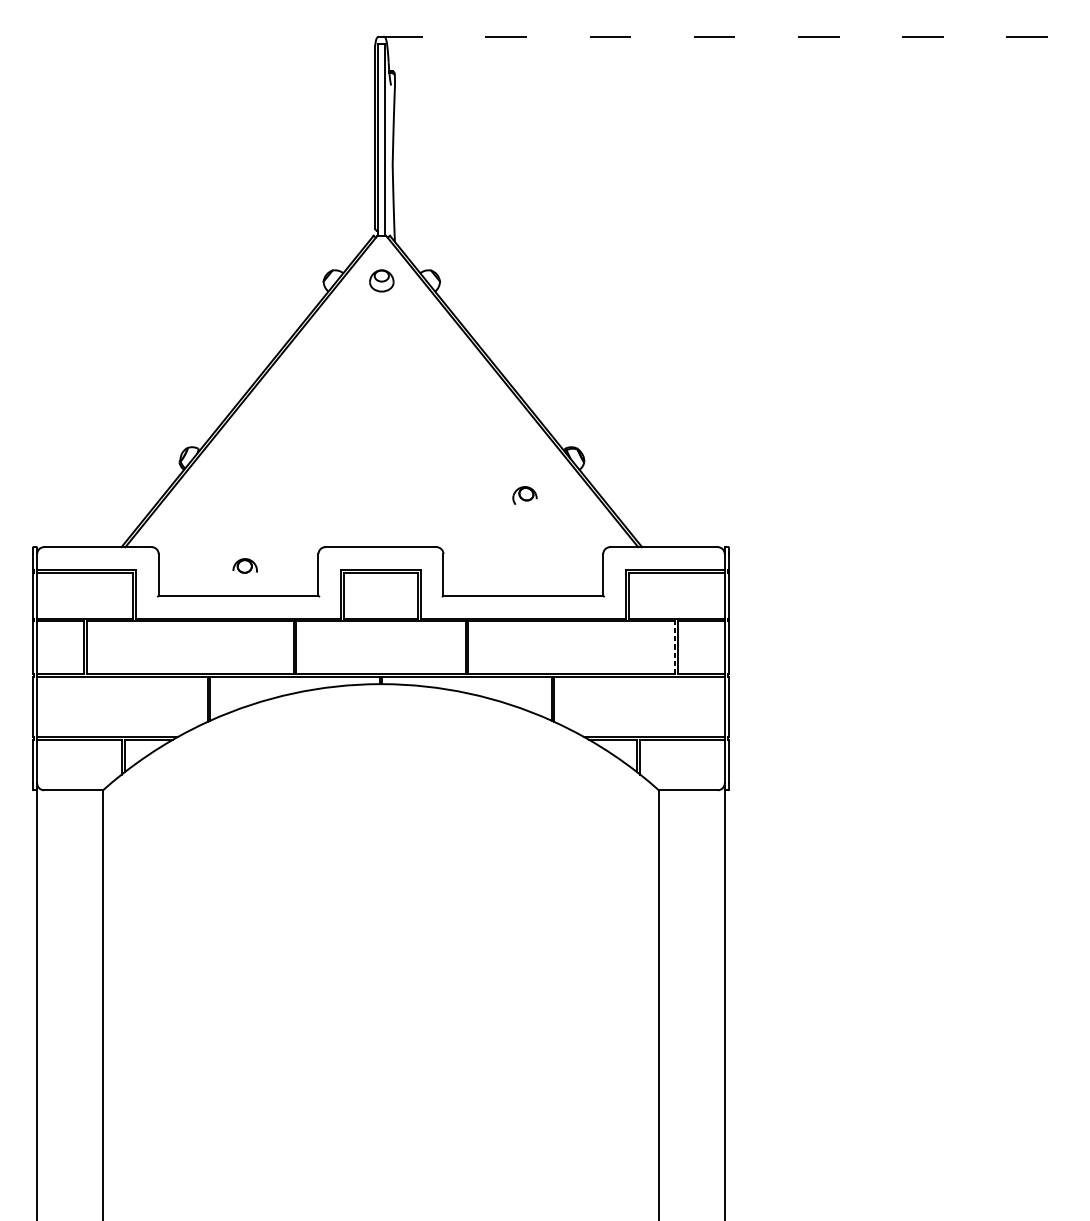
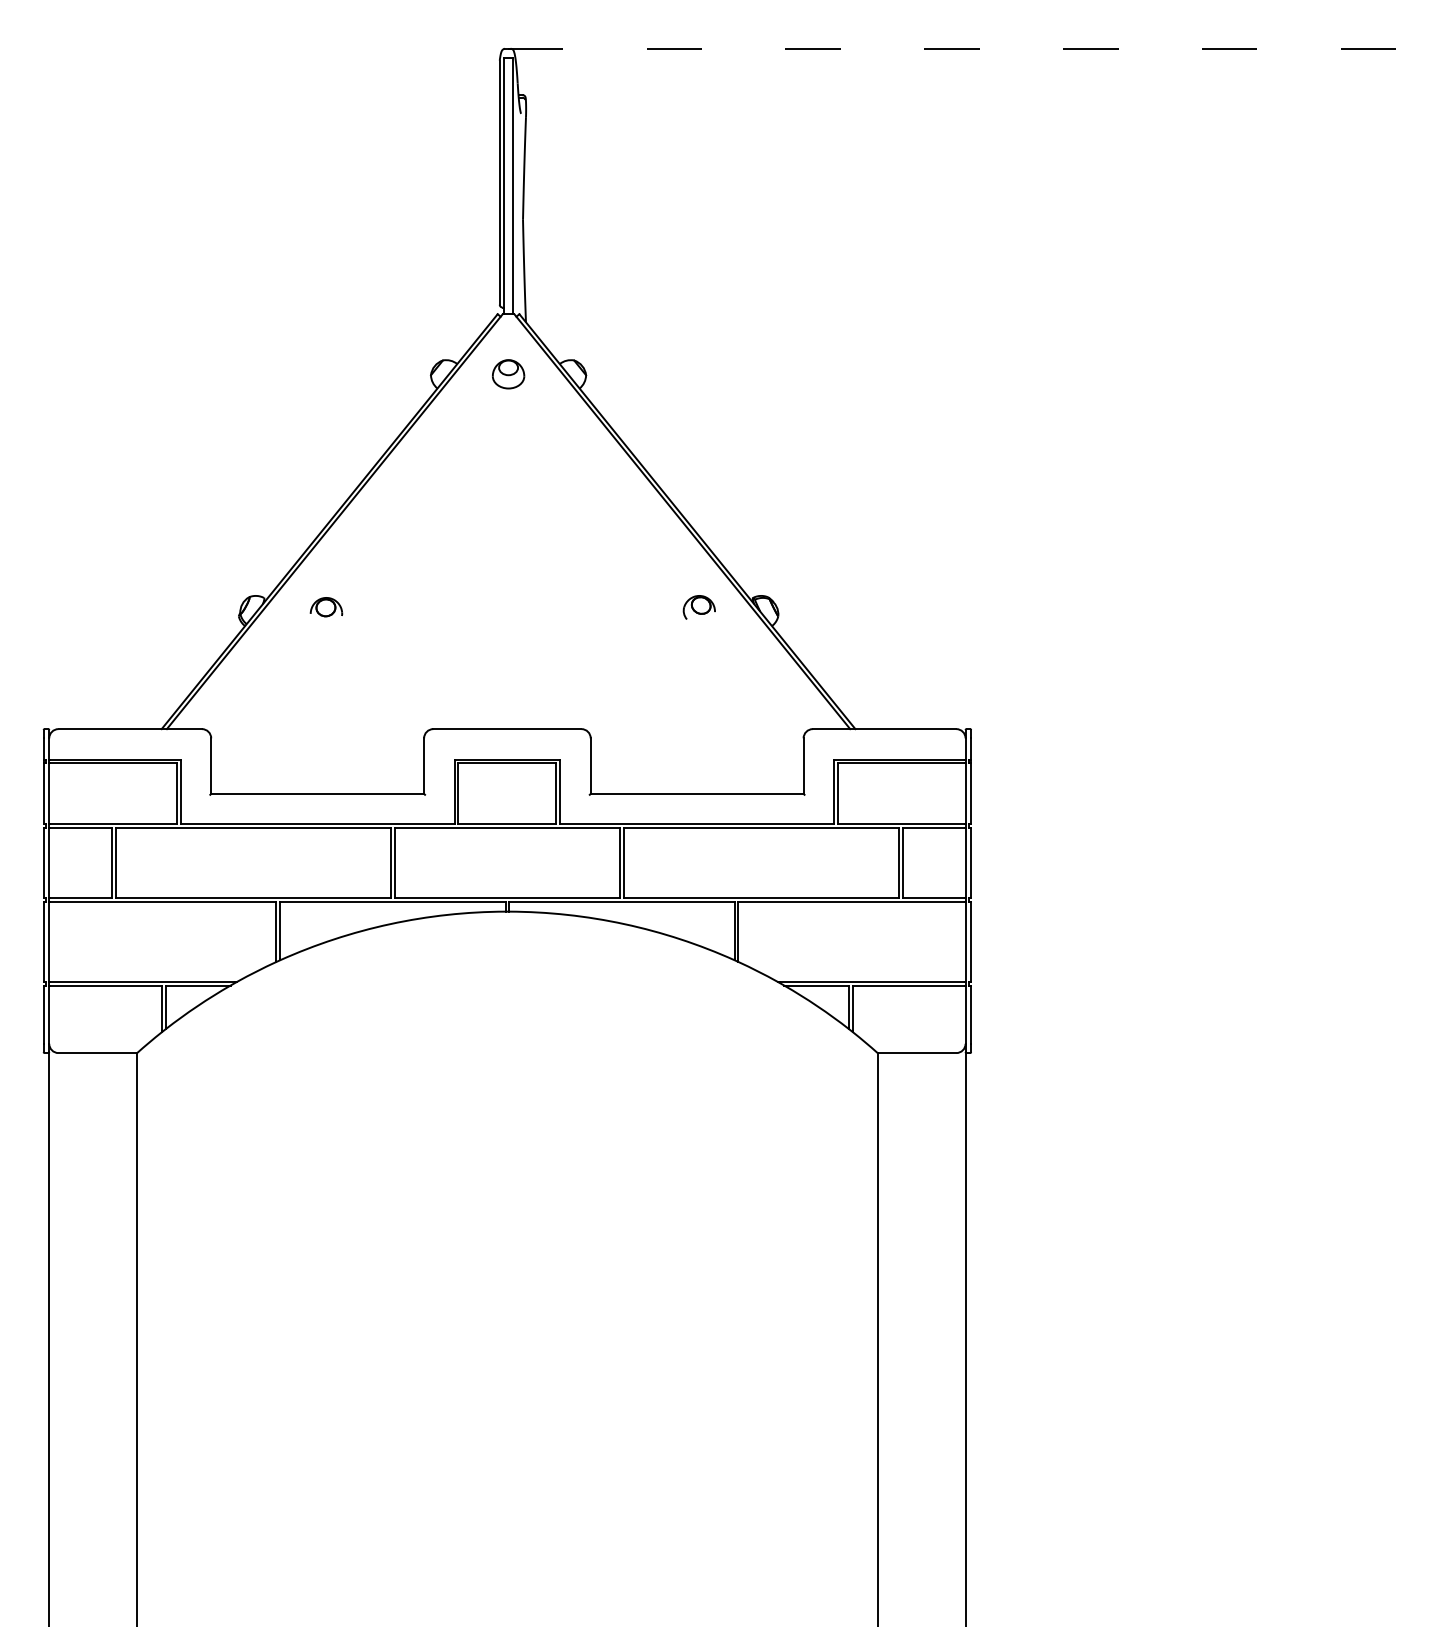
part: (524, 495) -> (698, 607), moved
part: (245, 566) -> (326, 607), moved
line: (674, 647) -> (898, 862), dashed -> solid

